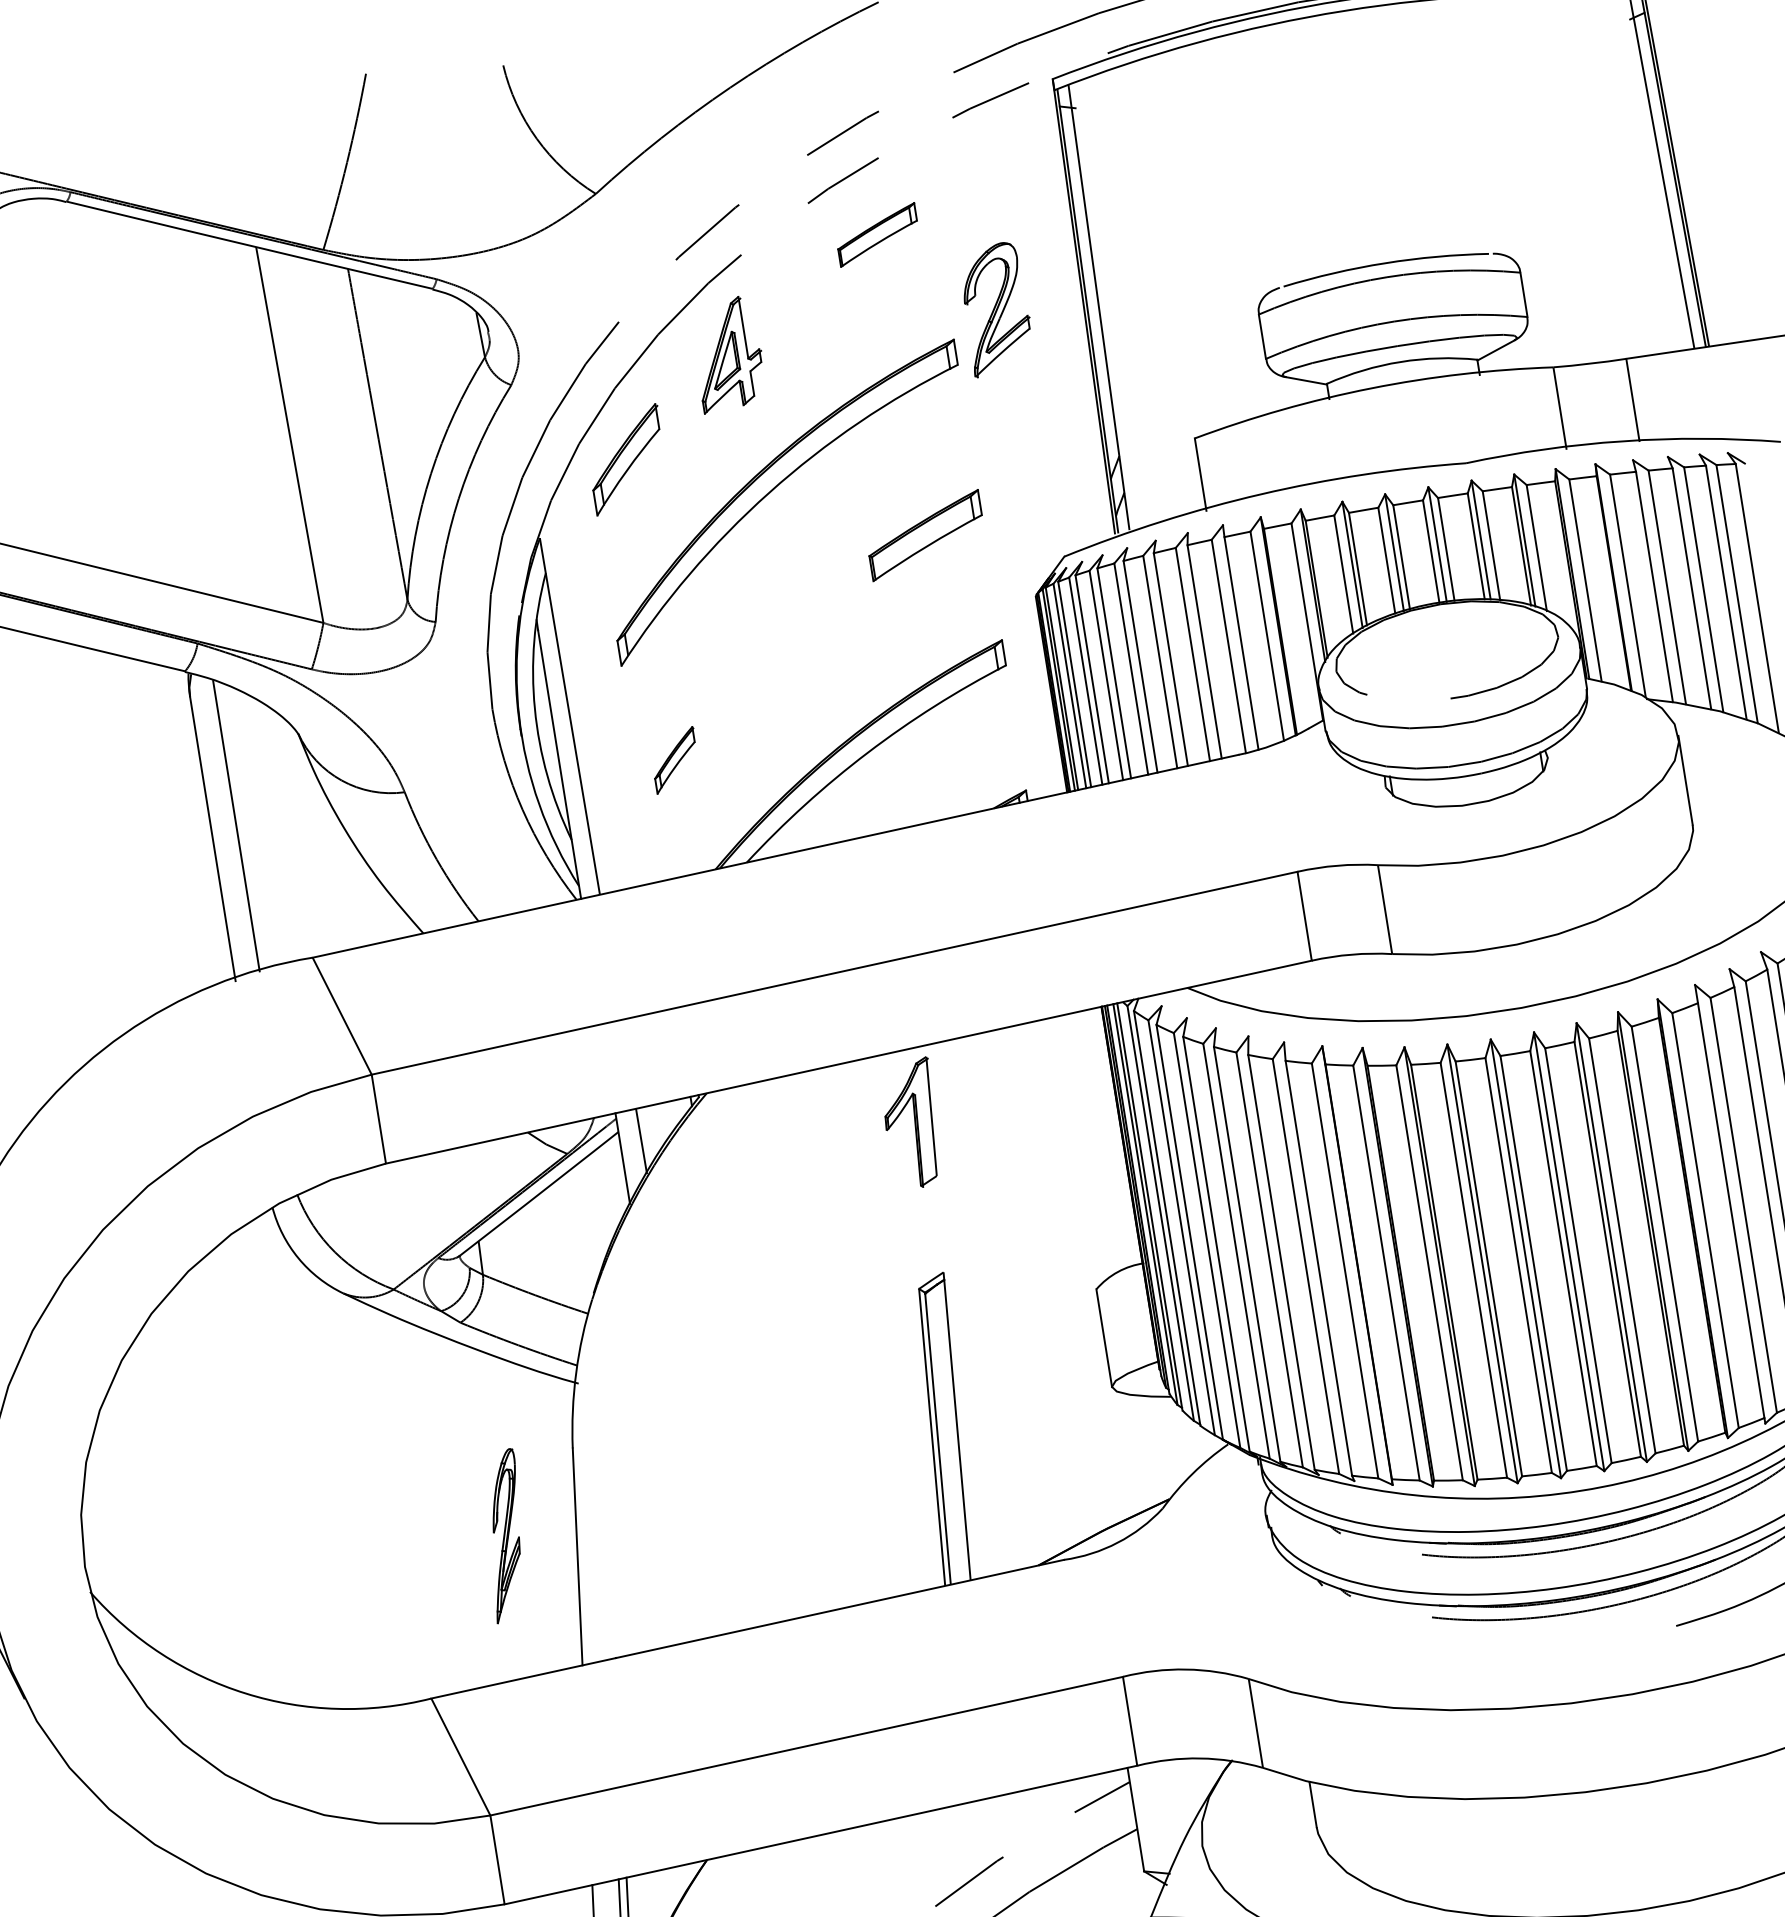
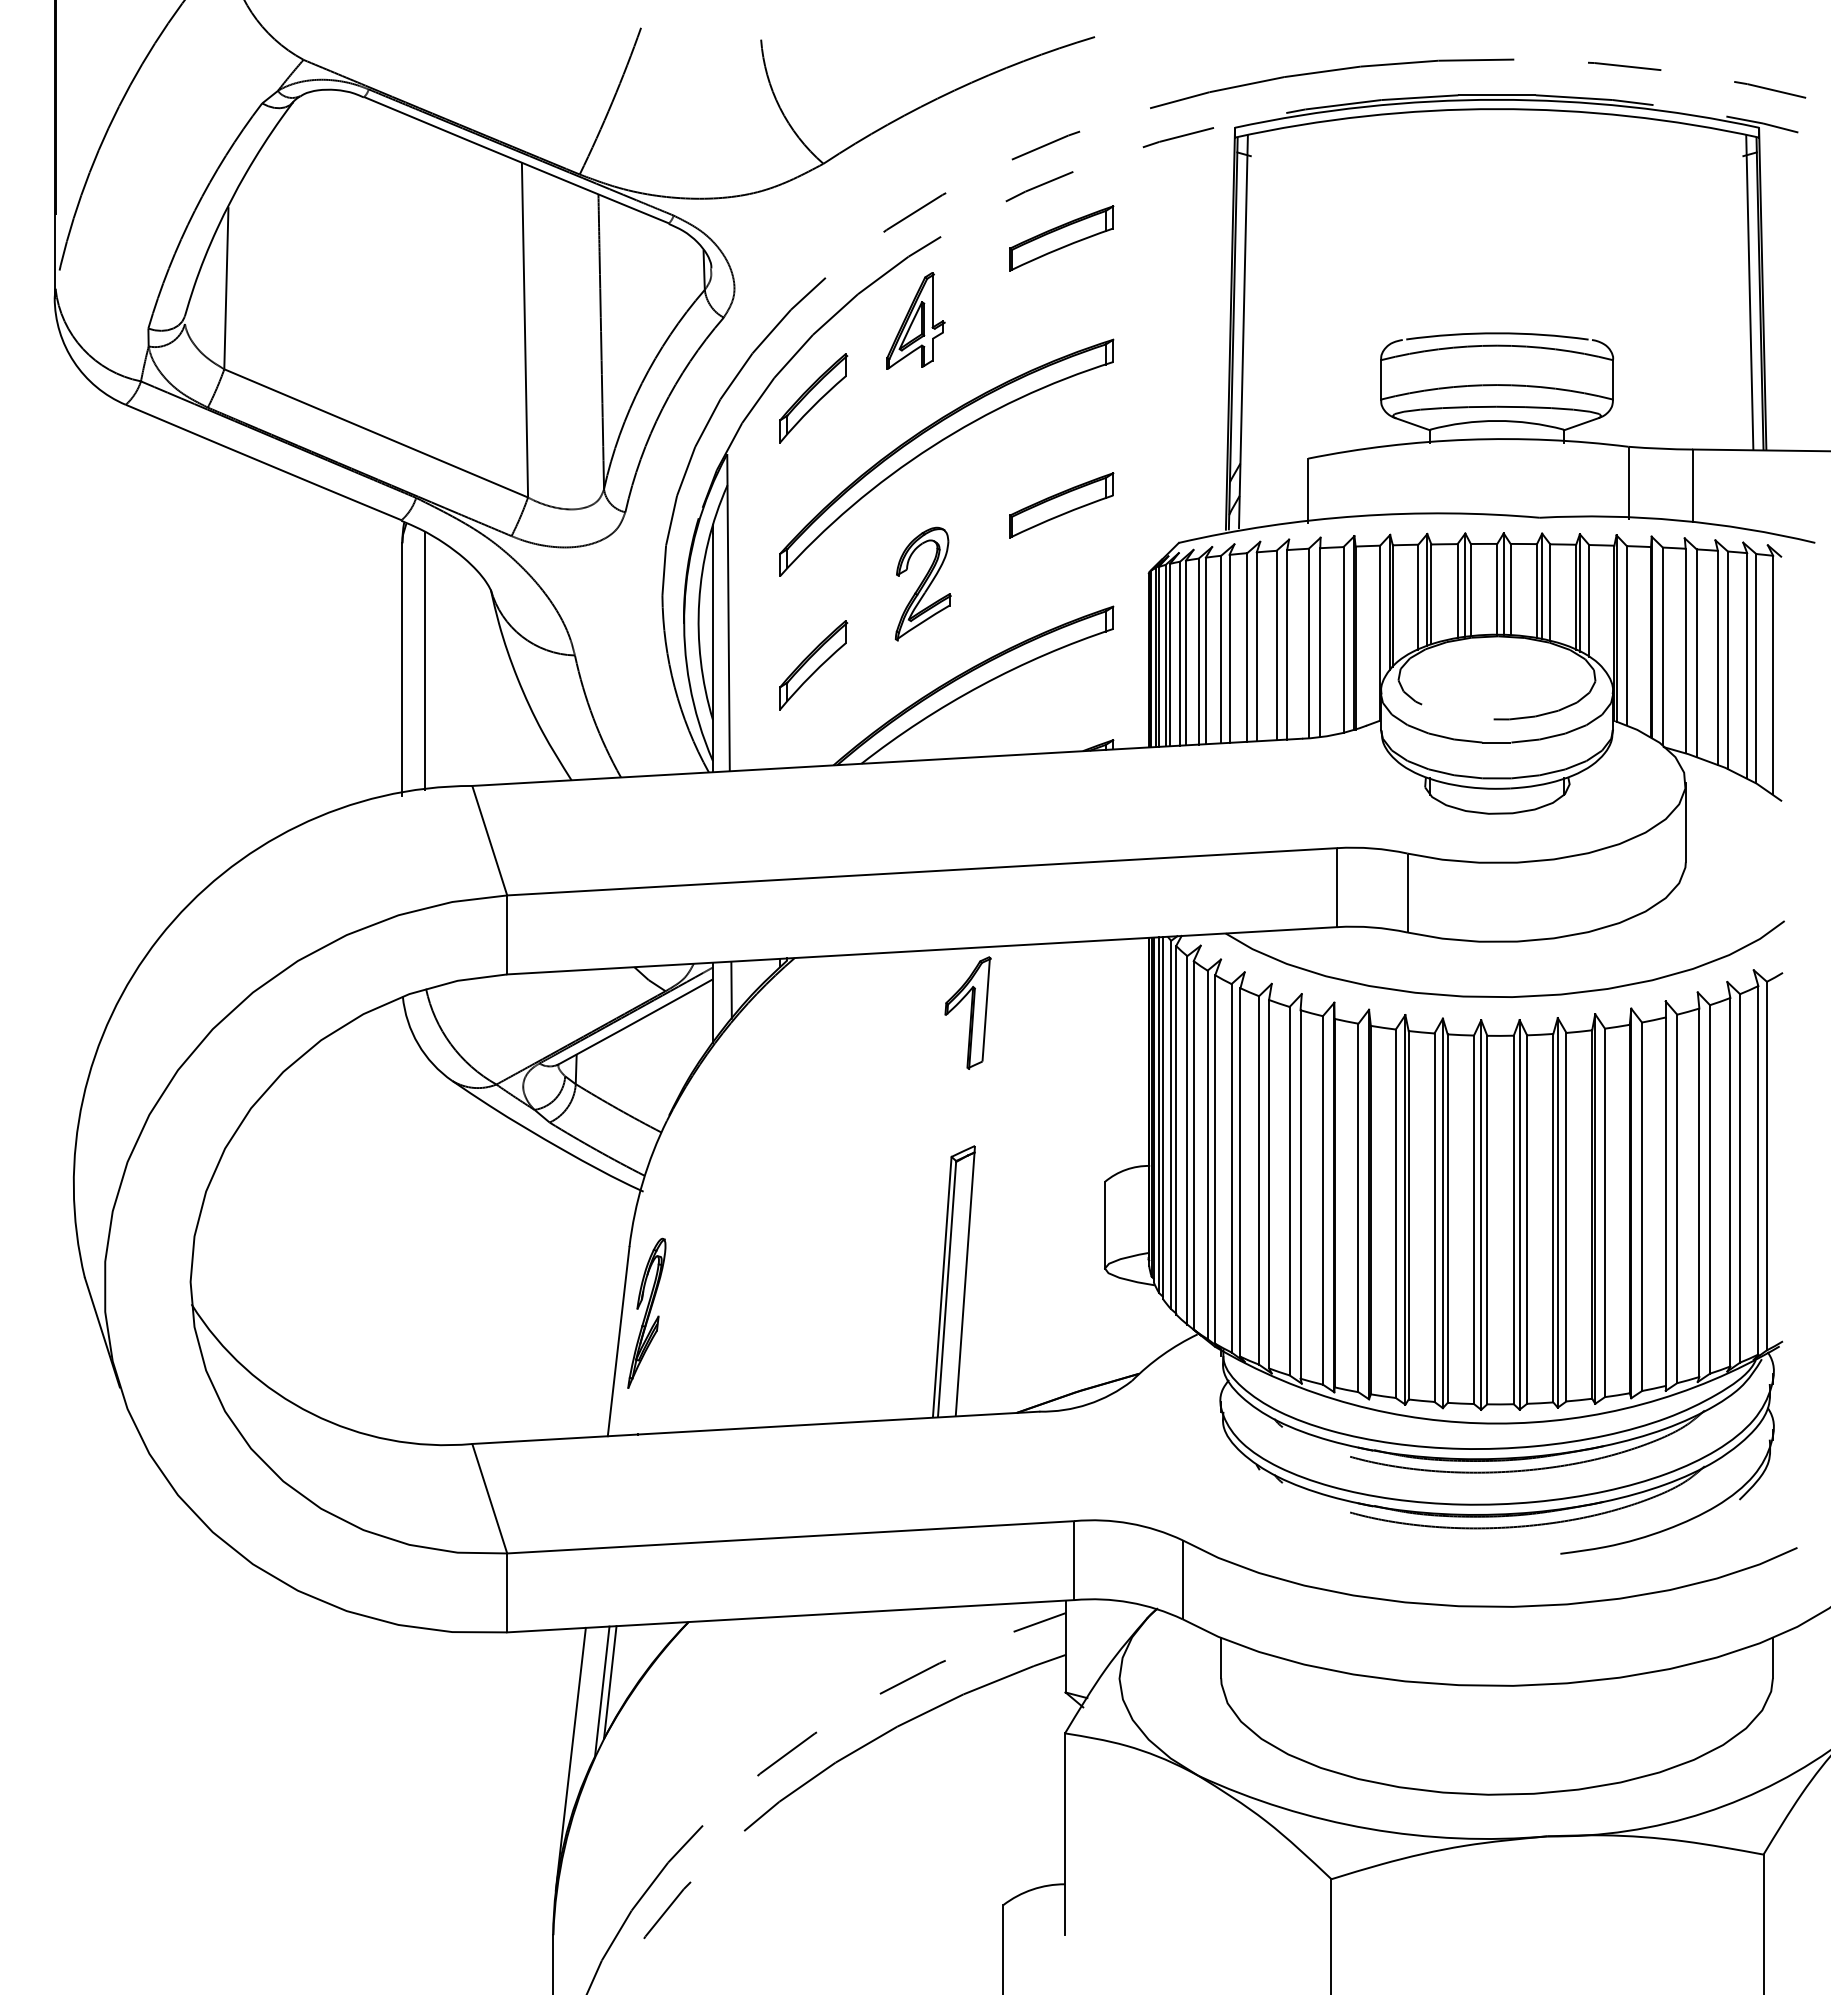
part: (877, 235) -> (1061, 238), size x1.43
part: (995, 308) -> (922, 583), moved
part: (675, 760) -> (813, 665), size x1.67
part: (504, 1534) -> (646, 1312), moved

